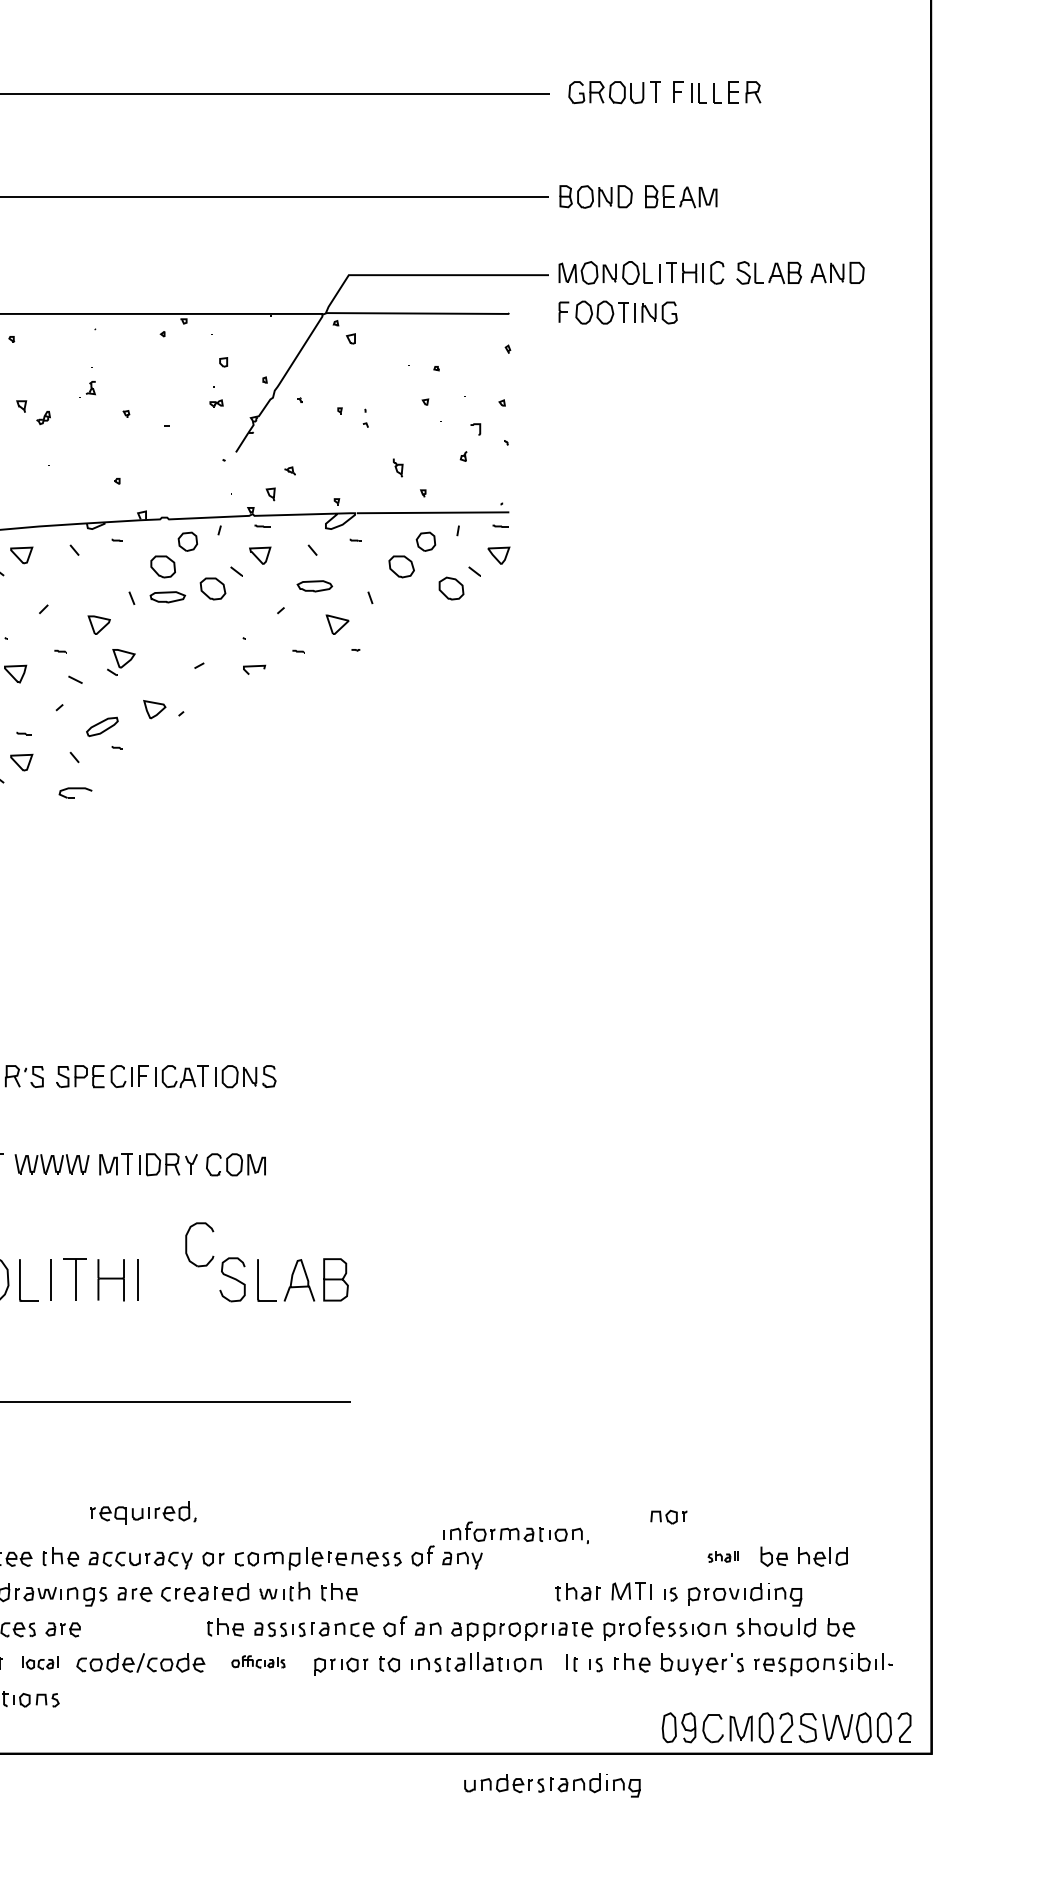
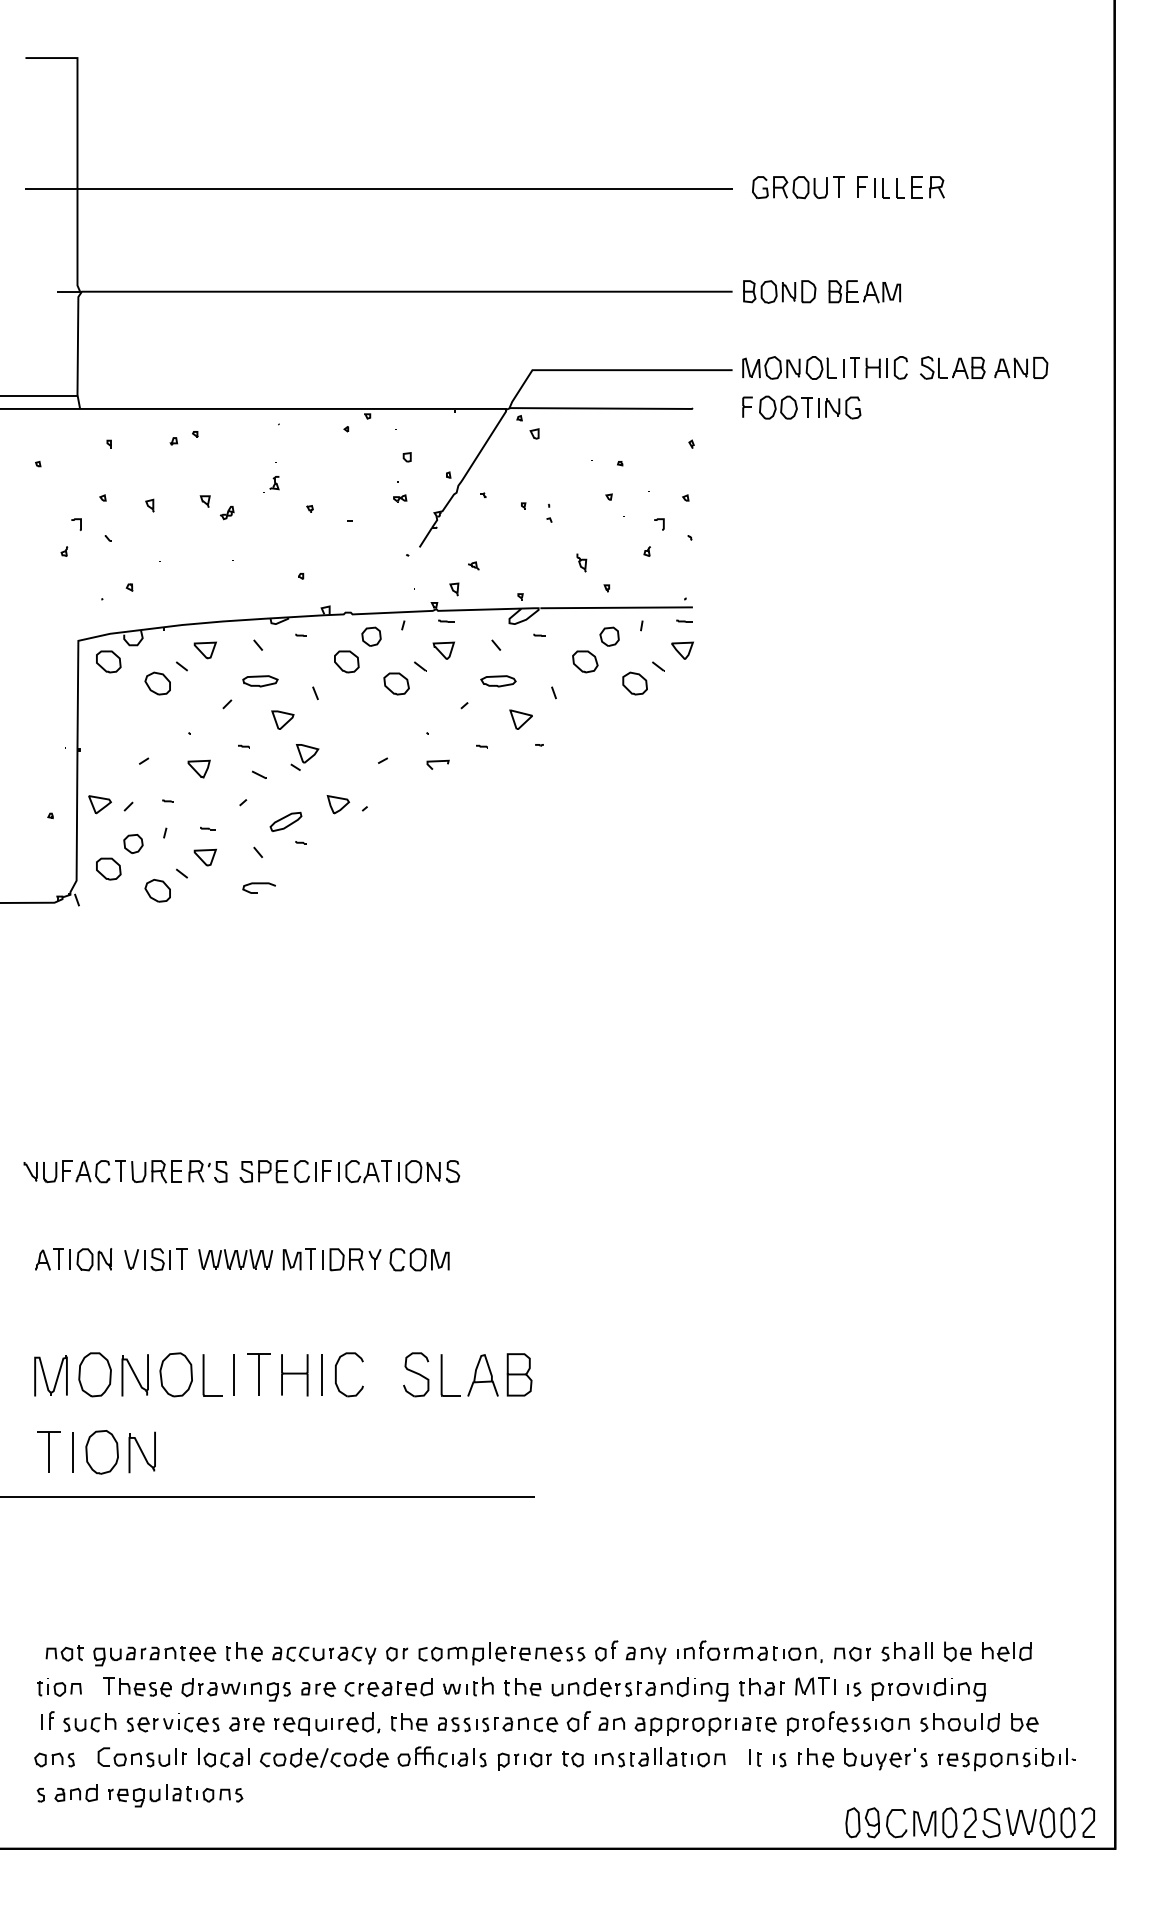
part: (167, 597) -> (260, 681), moved
part: (186, 1244) -> (336, 1374), moved
part: (143, 1512) -> (327, 1723), moved
part: (668, 1516) -> (852, 1653), moved
part: (515, 1532) -> (749, 1651), moved
part: (722, 1556) -> (906, 1651), size x1.67
part: (257, 1661) -> (441, 1756), size x1.67
part: (39, 1662) -> (223, 1757), size x1.43
part: (551, 1785) -> (639, 1689), moved

